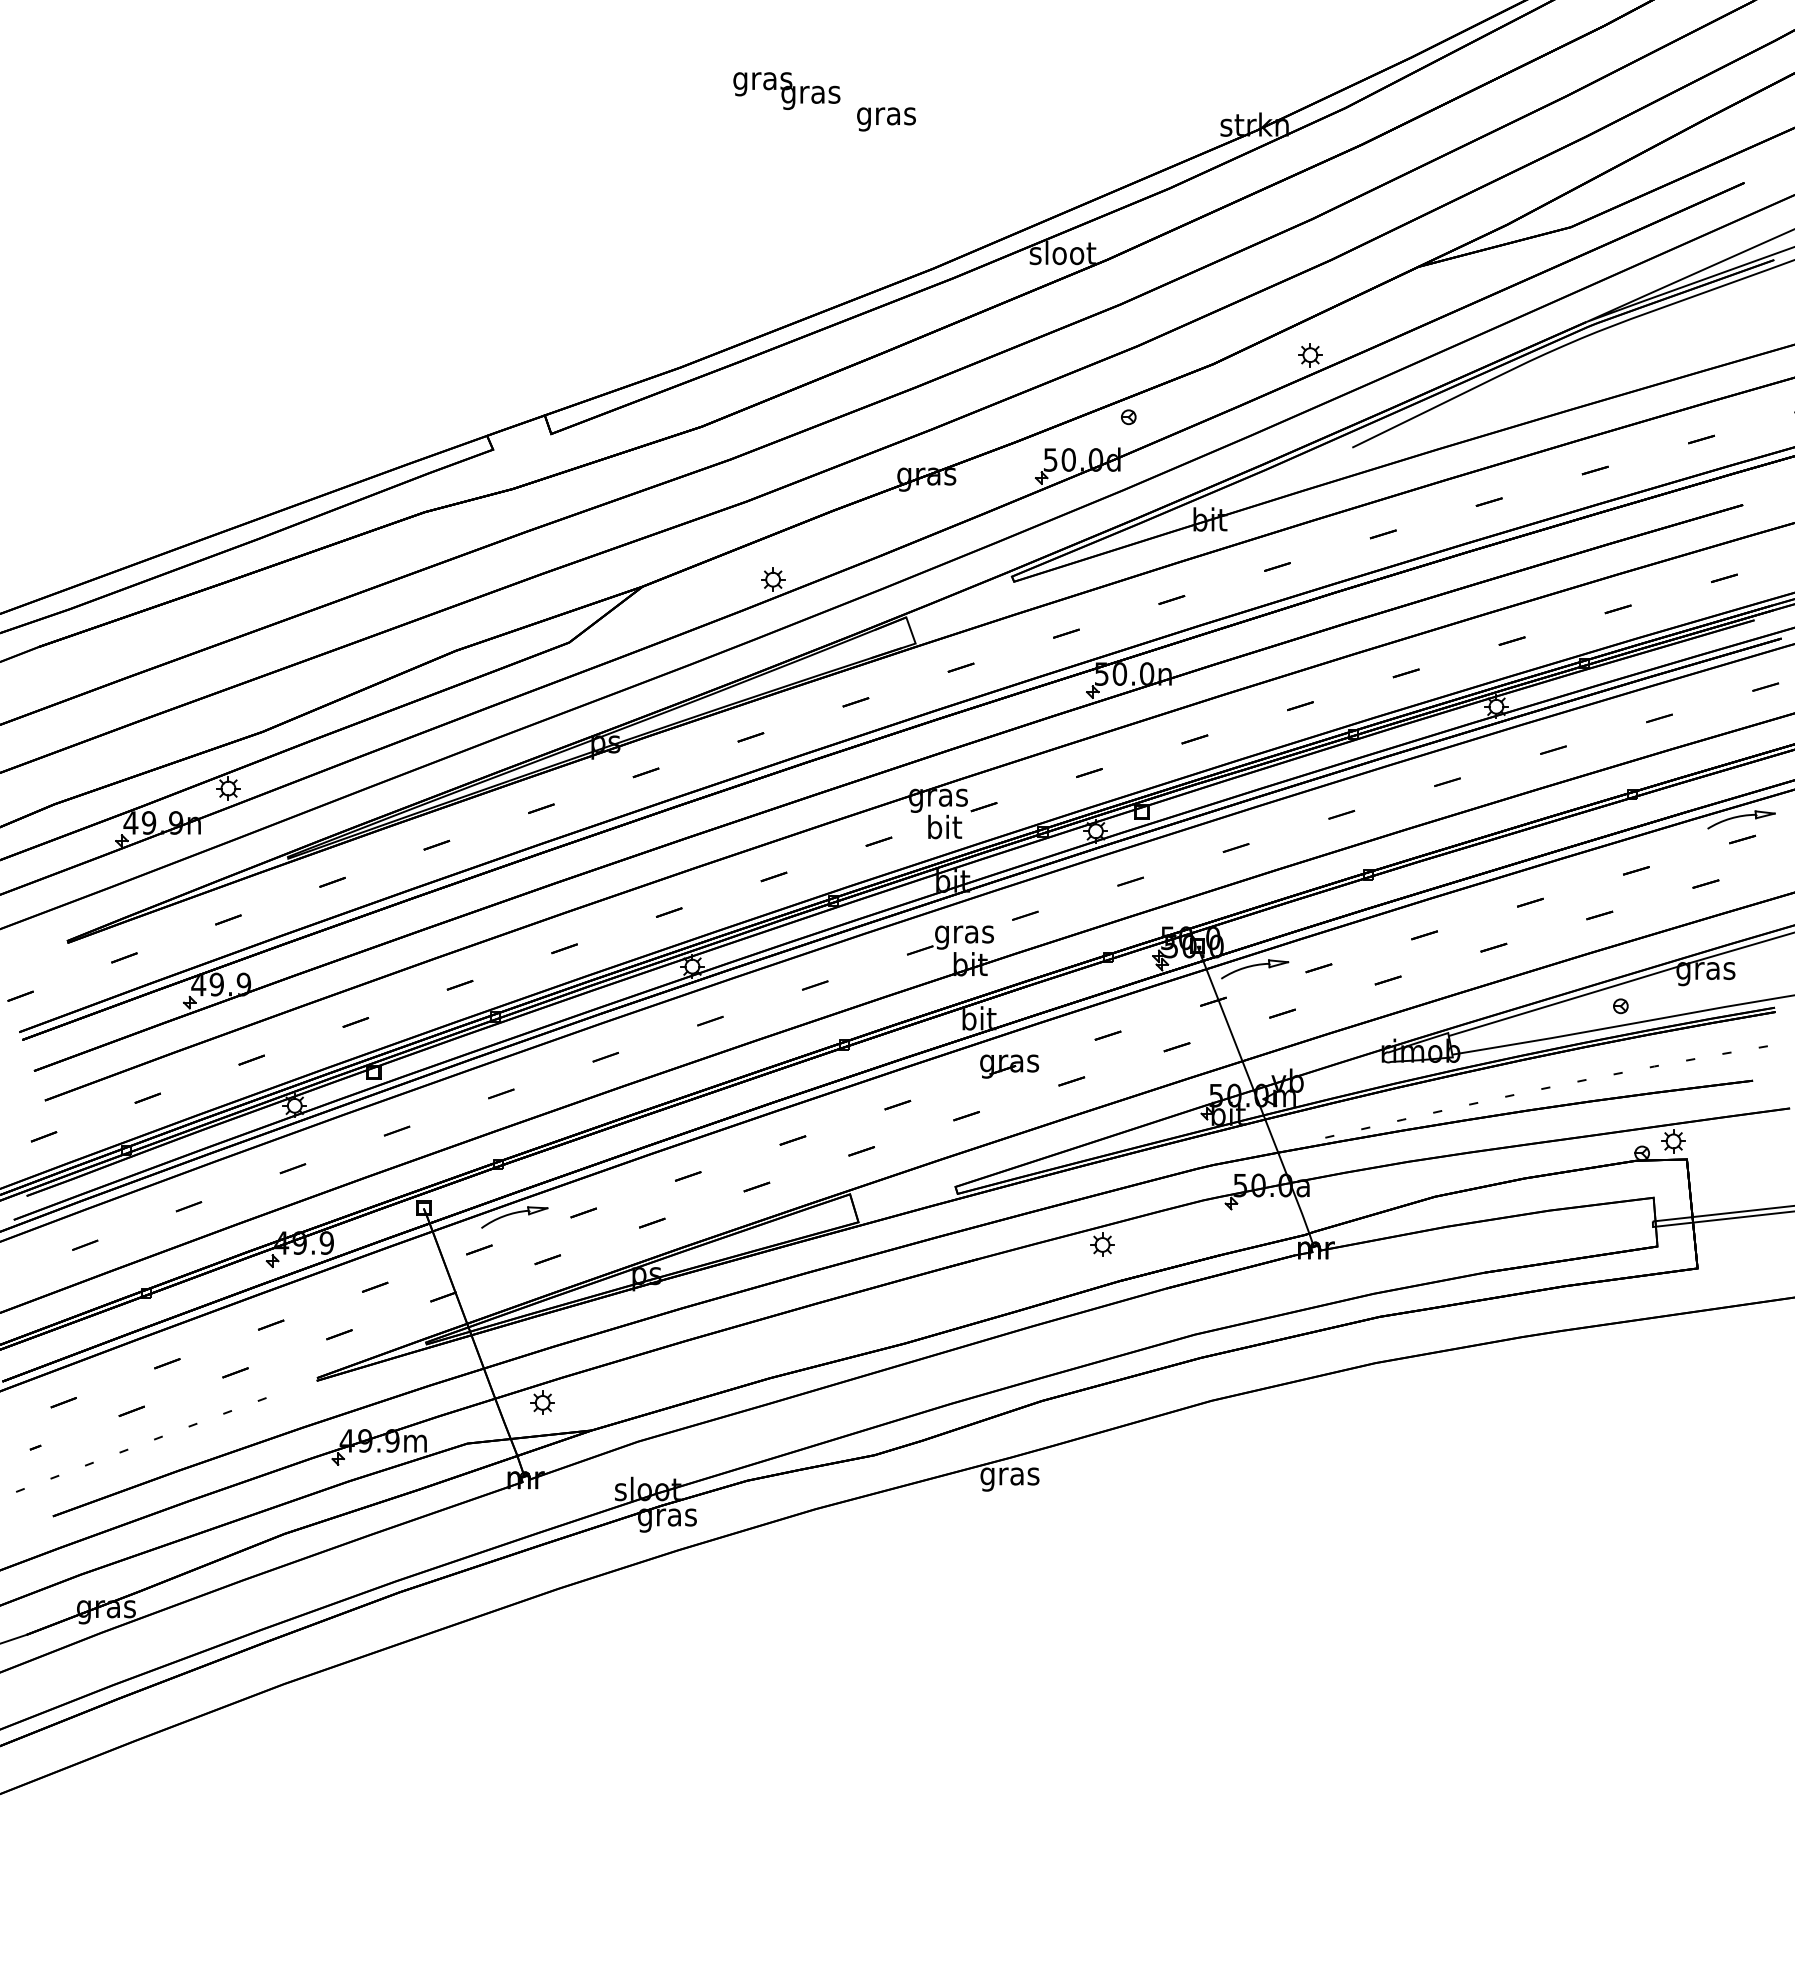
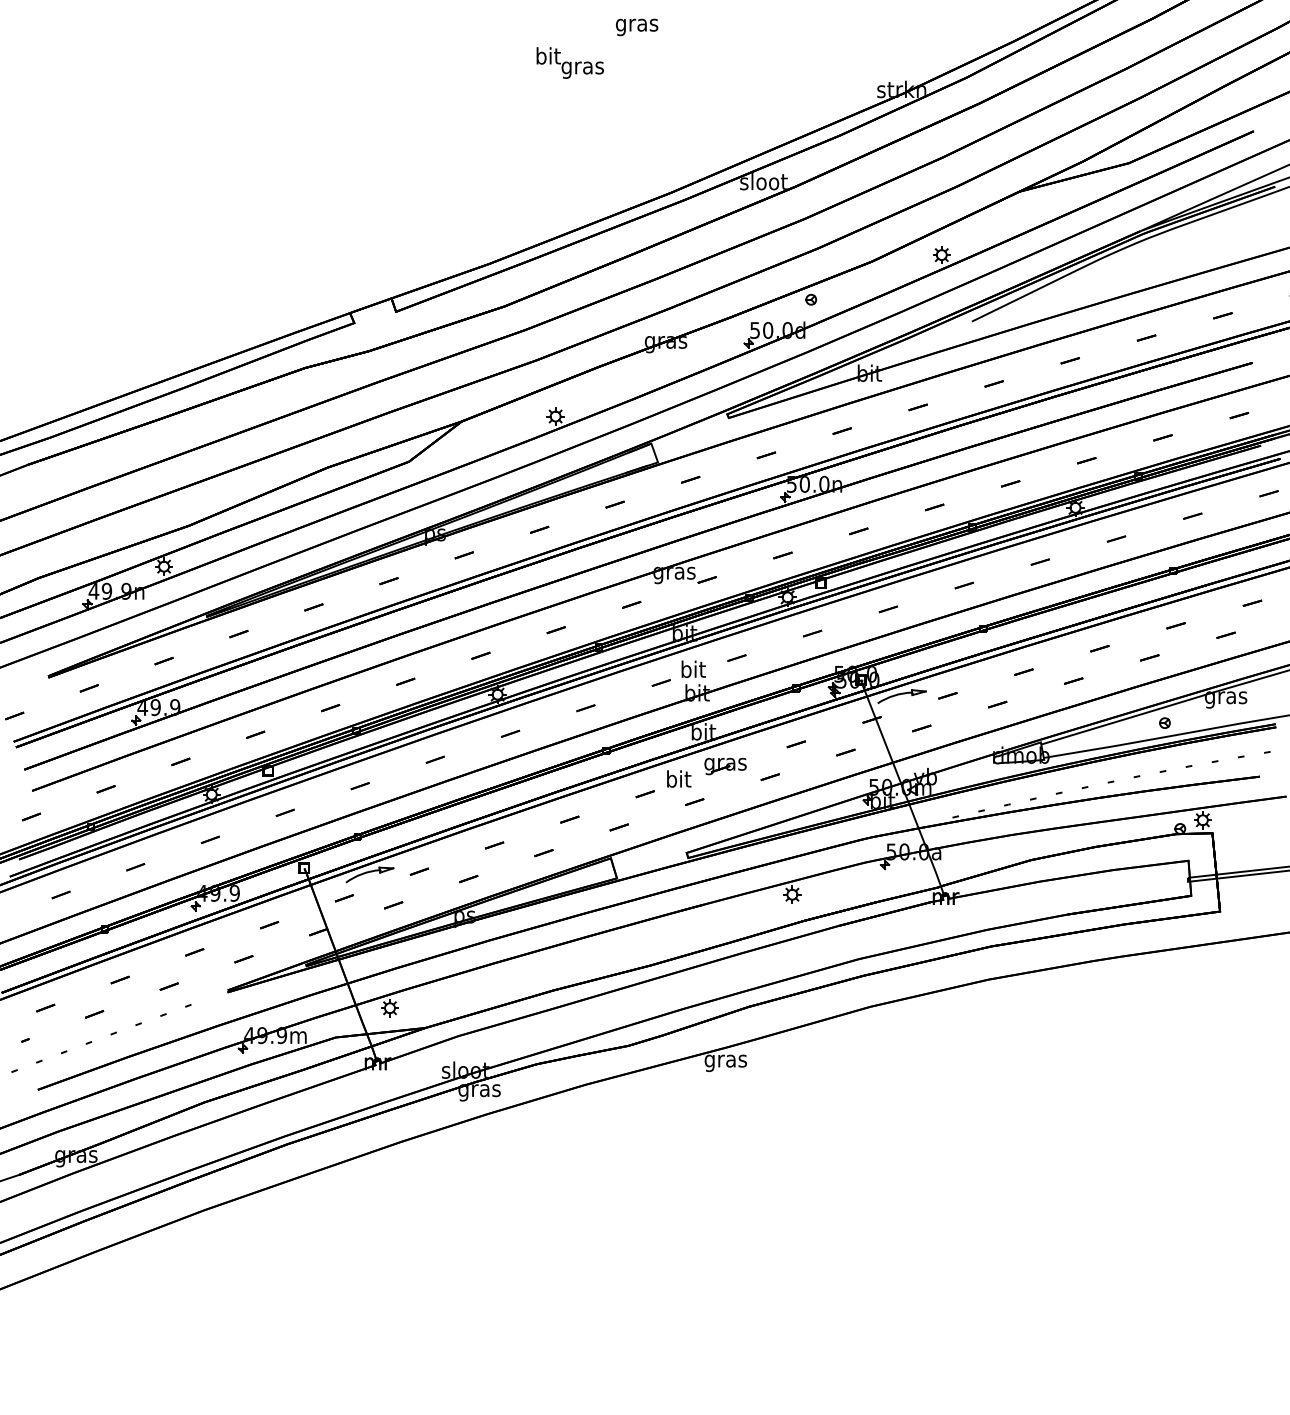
text: (762, 80) -> (547, 57), gras -> bit
text: (886, 119) -> (637, 27), moved
part: (1741, 819) -> (1251, 588), removed
text: (945, 826) -> (679, 778), moved
text: (964, 934) -> (693, 671), gras -> bit

